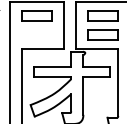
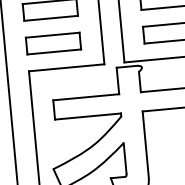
part: (36, 34) -> (52, 42), added

